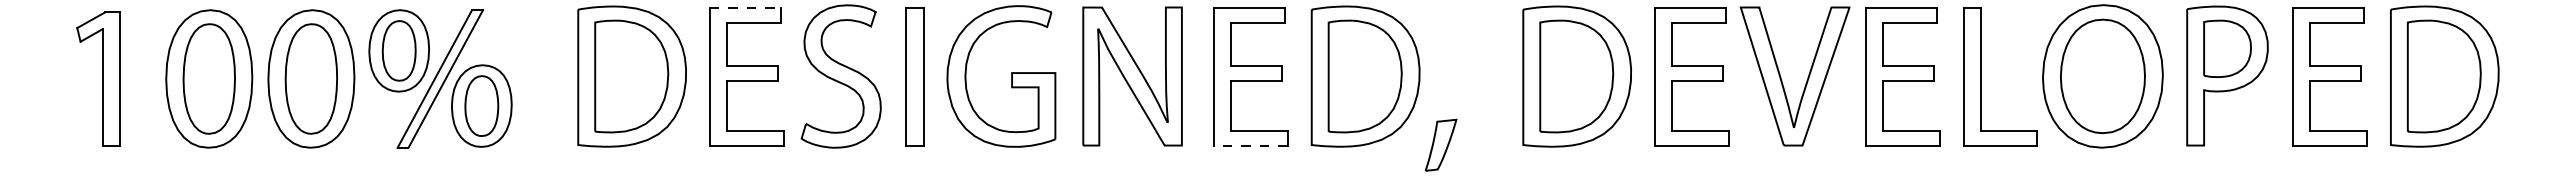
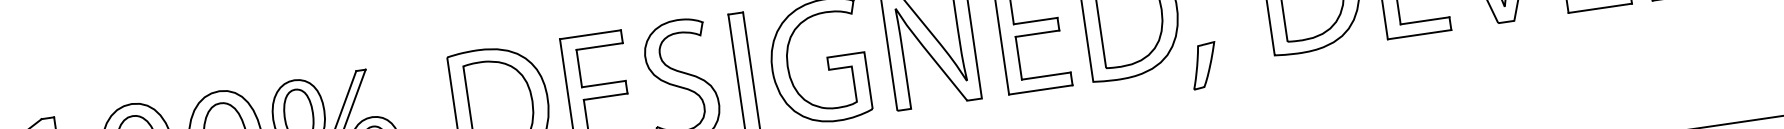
line: (745, 7) -> (590, 34), dashed -> solid
line: (1250, 145) -> (1040, 89), dashed -> solid

